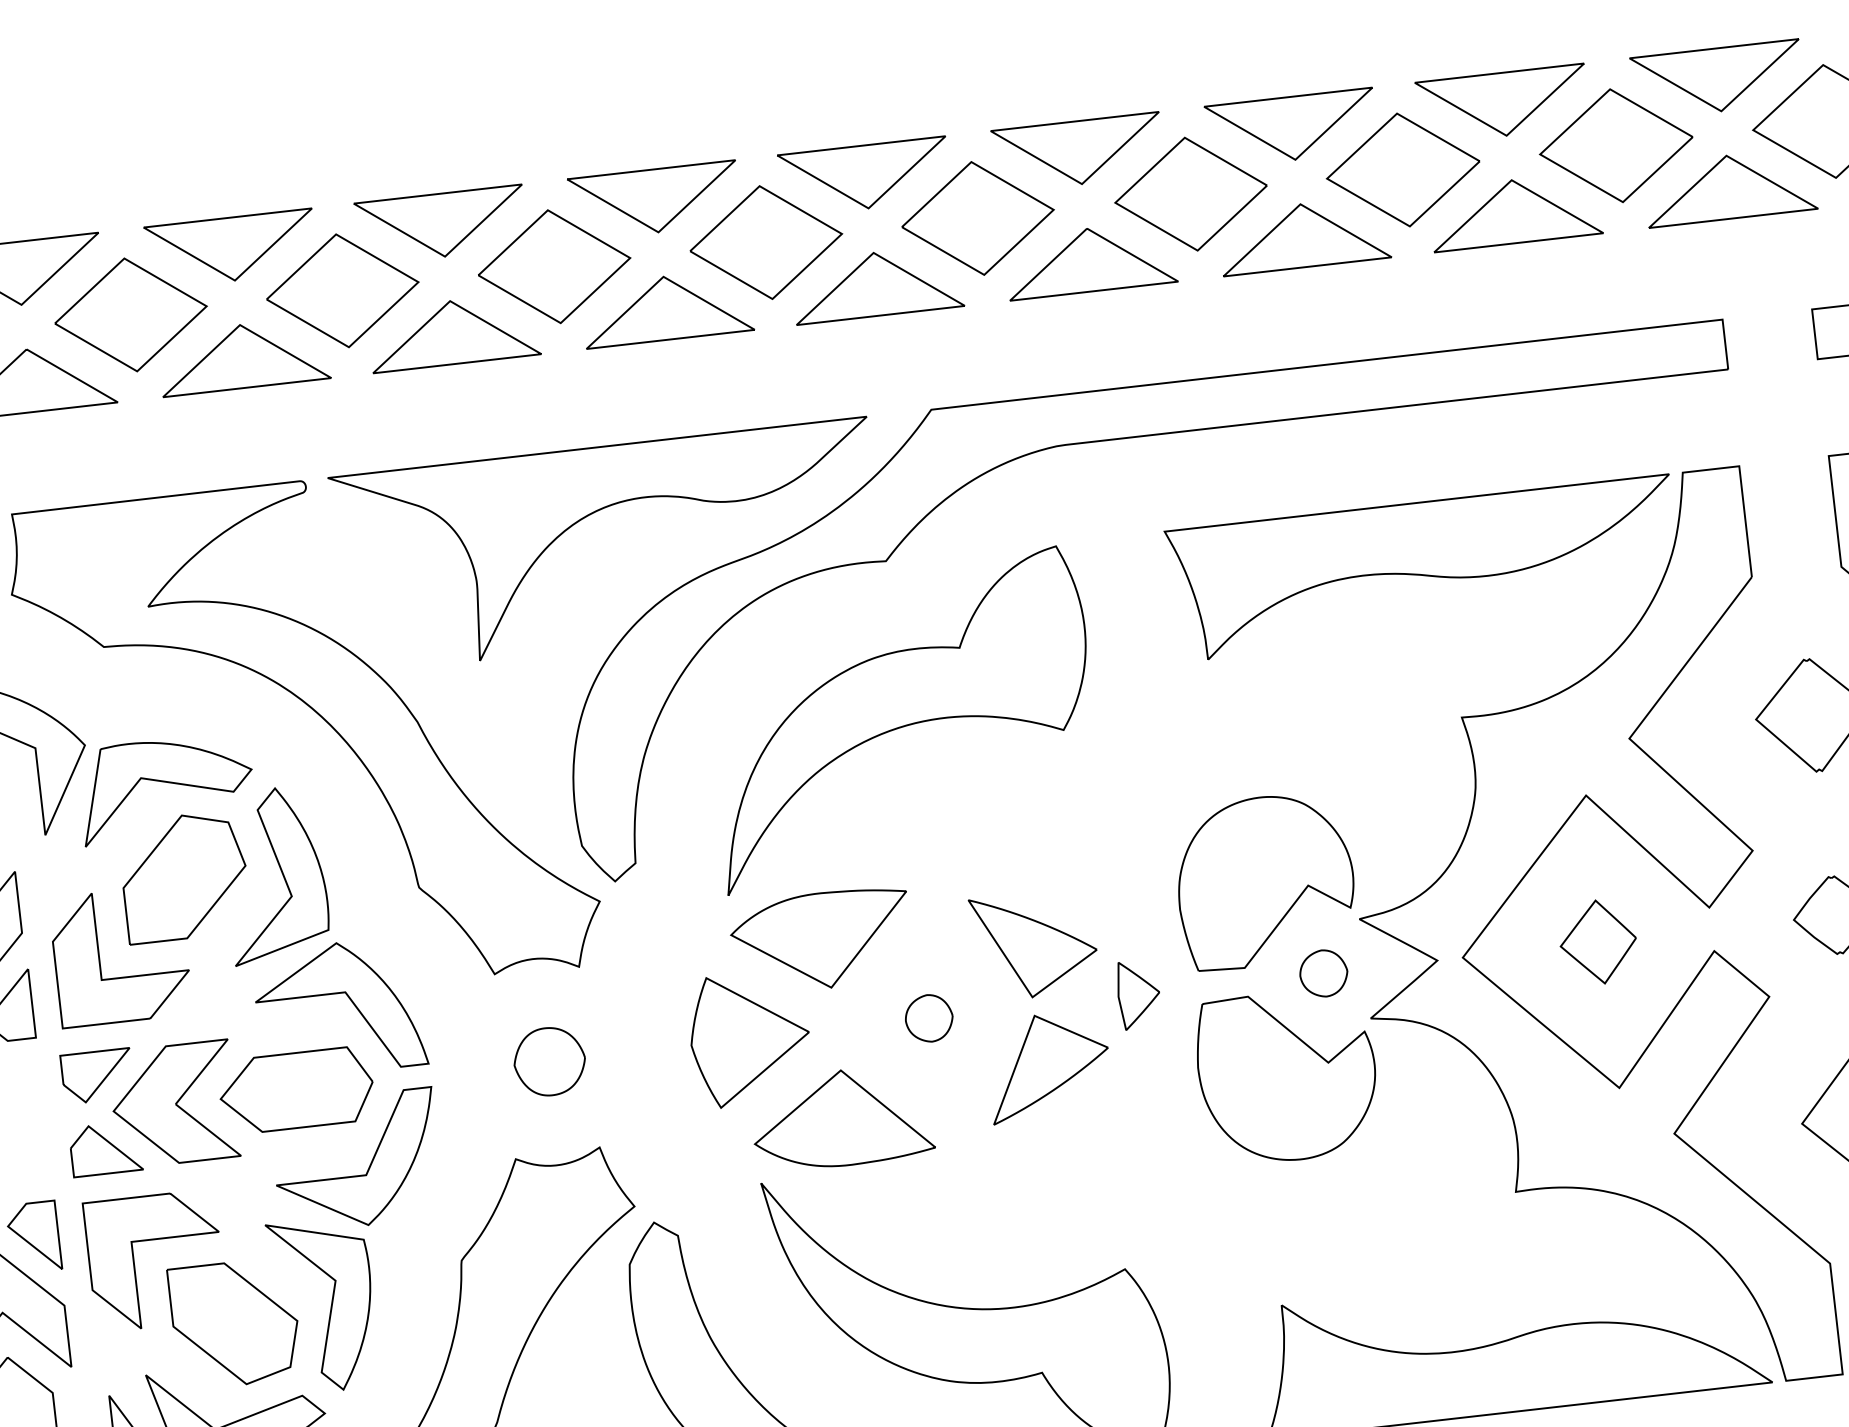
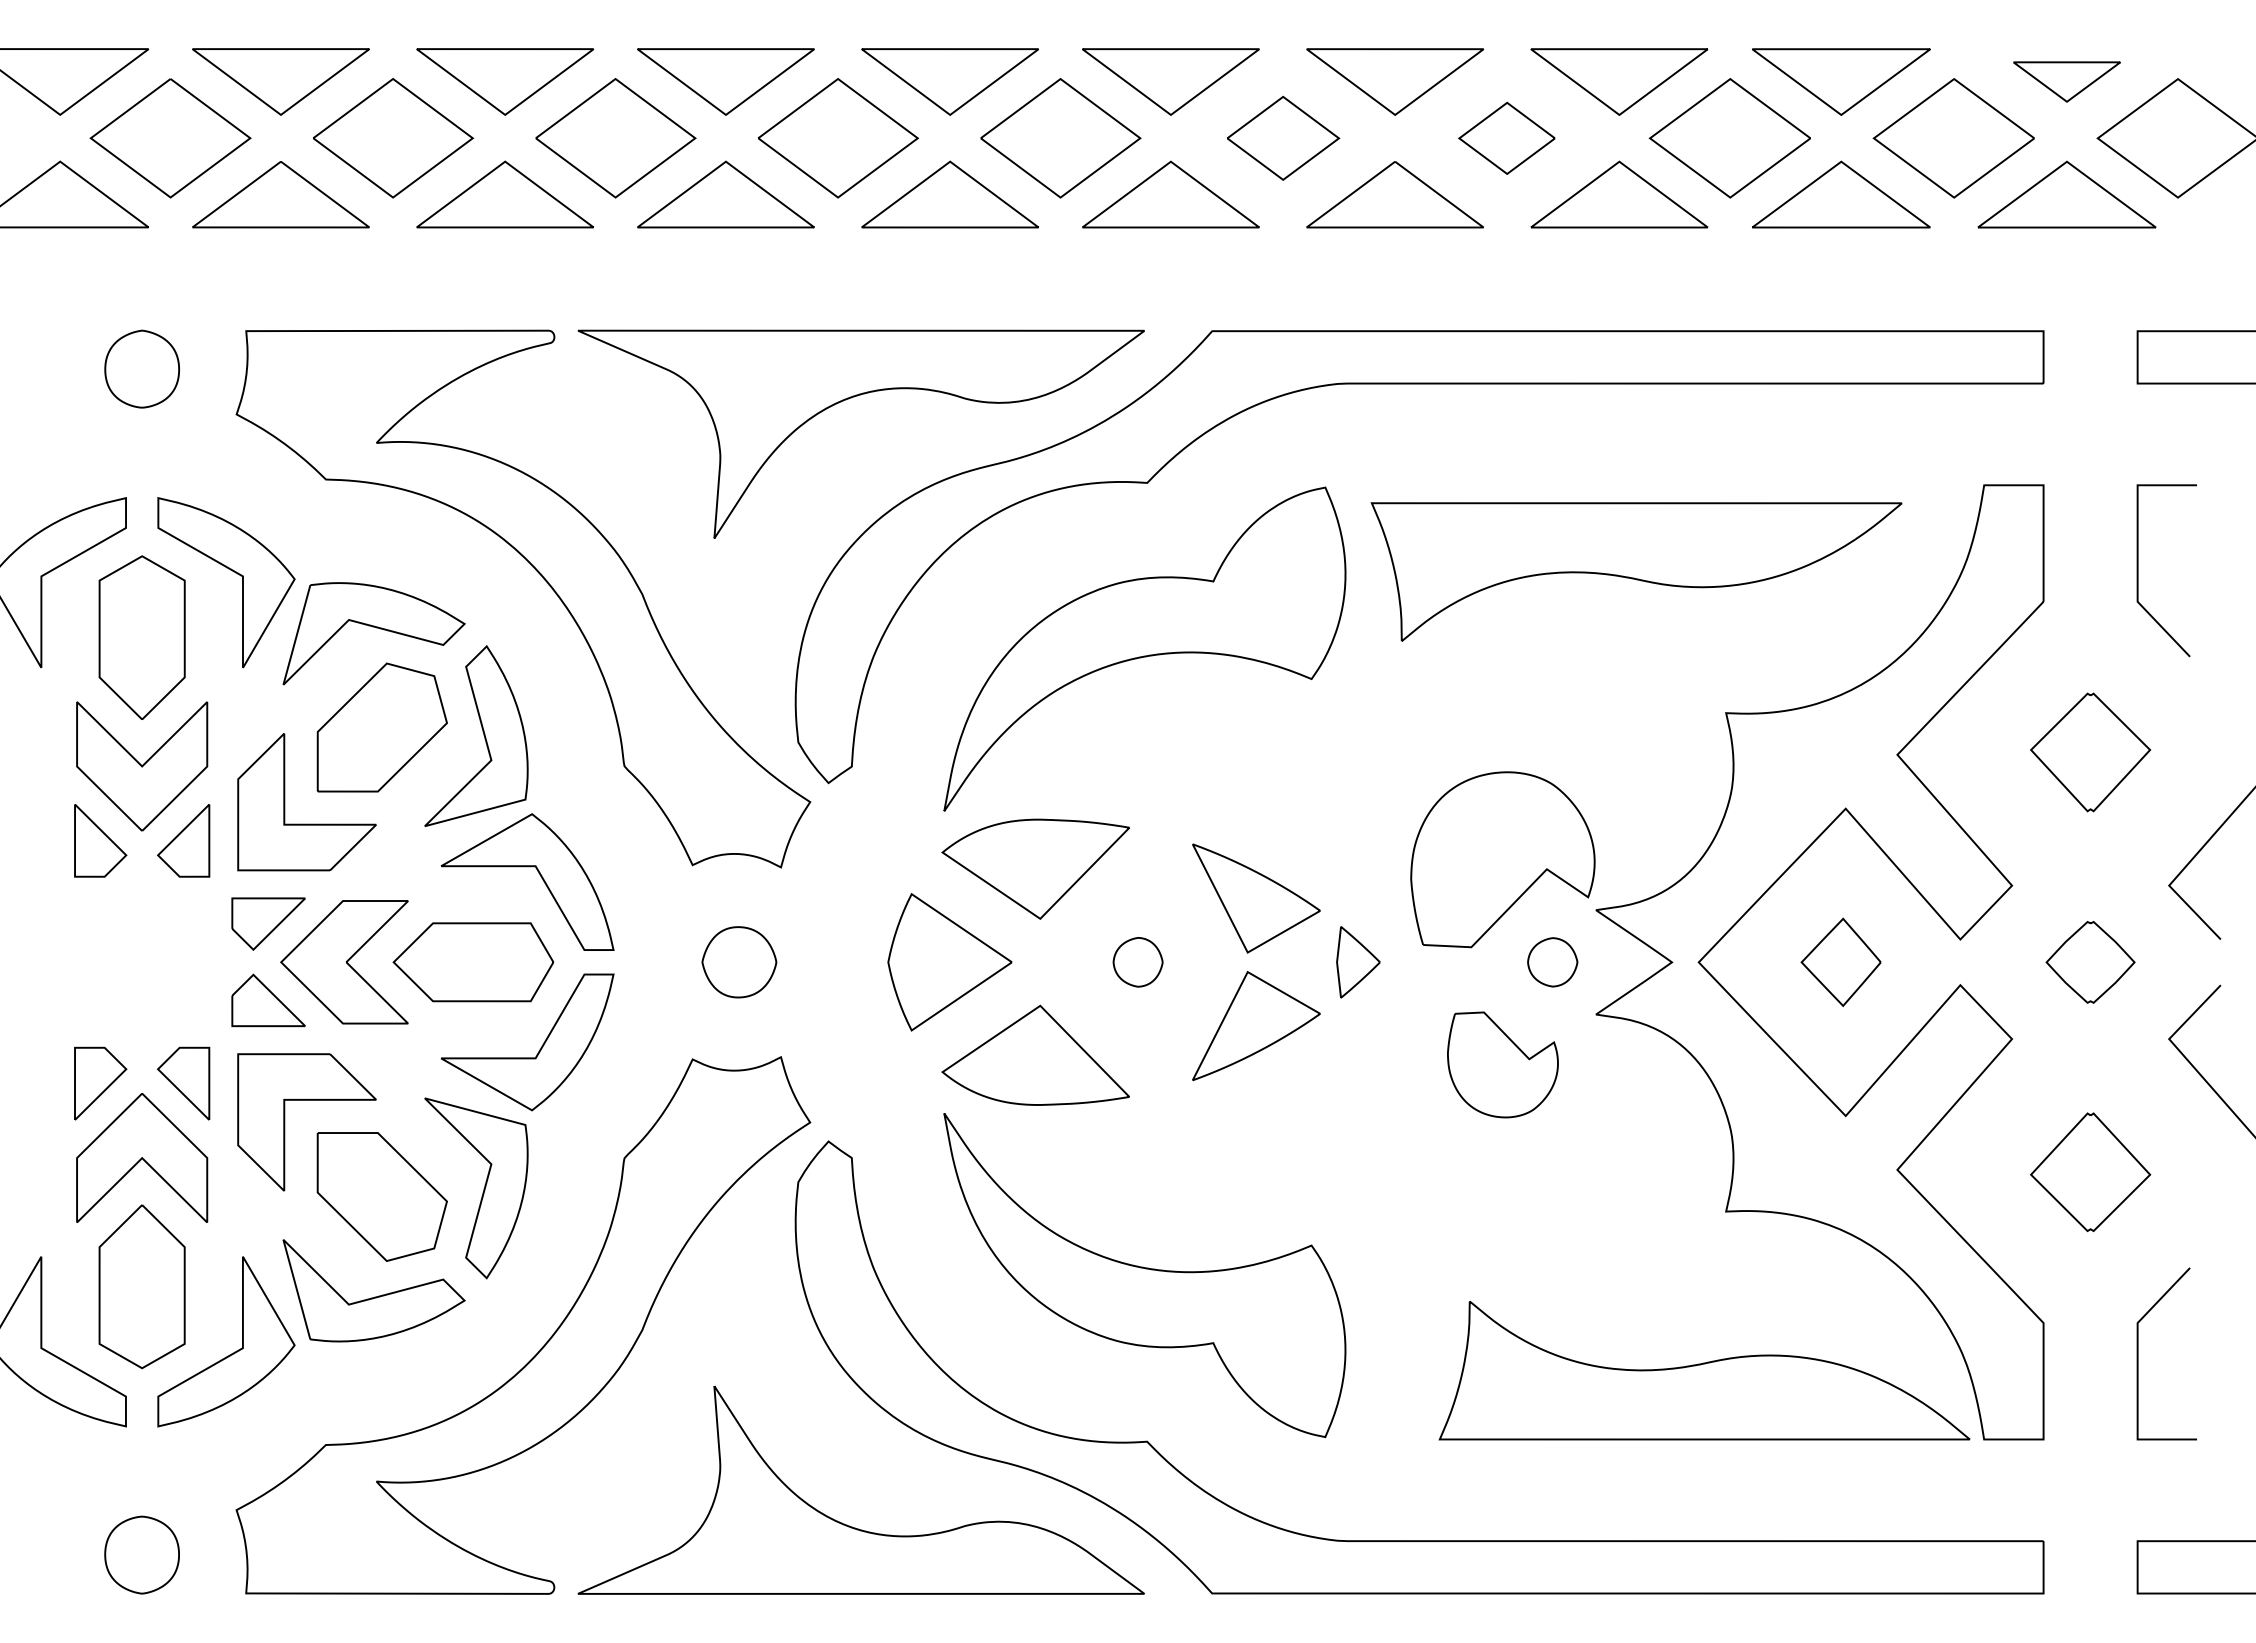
part: (1717, 79) -> (2066, 81), size x0.6
part: (1190, 194) -> (1506, 138), size x0.6
part: (978, 218) -> (1283, 138), size x0.7
part: (1423, 567) -> (1636, 571), moved
part: (1287, 1076) -> (1502, 1064), size x0.6

